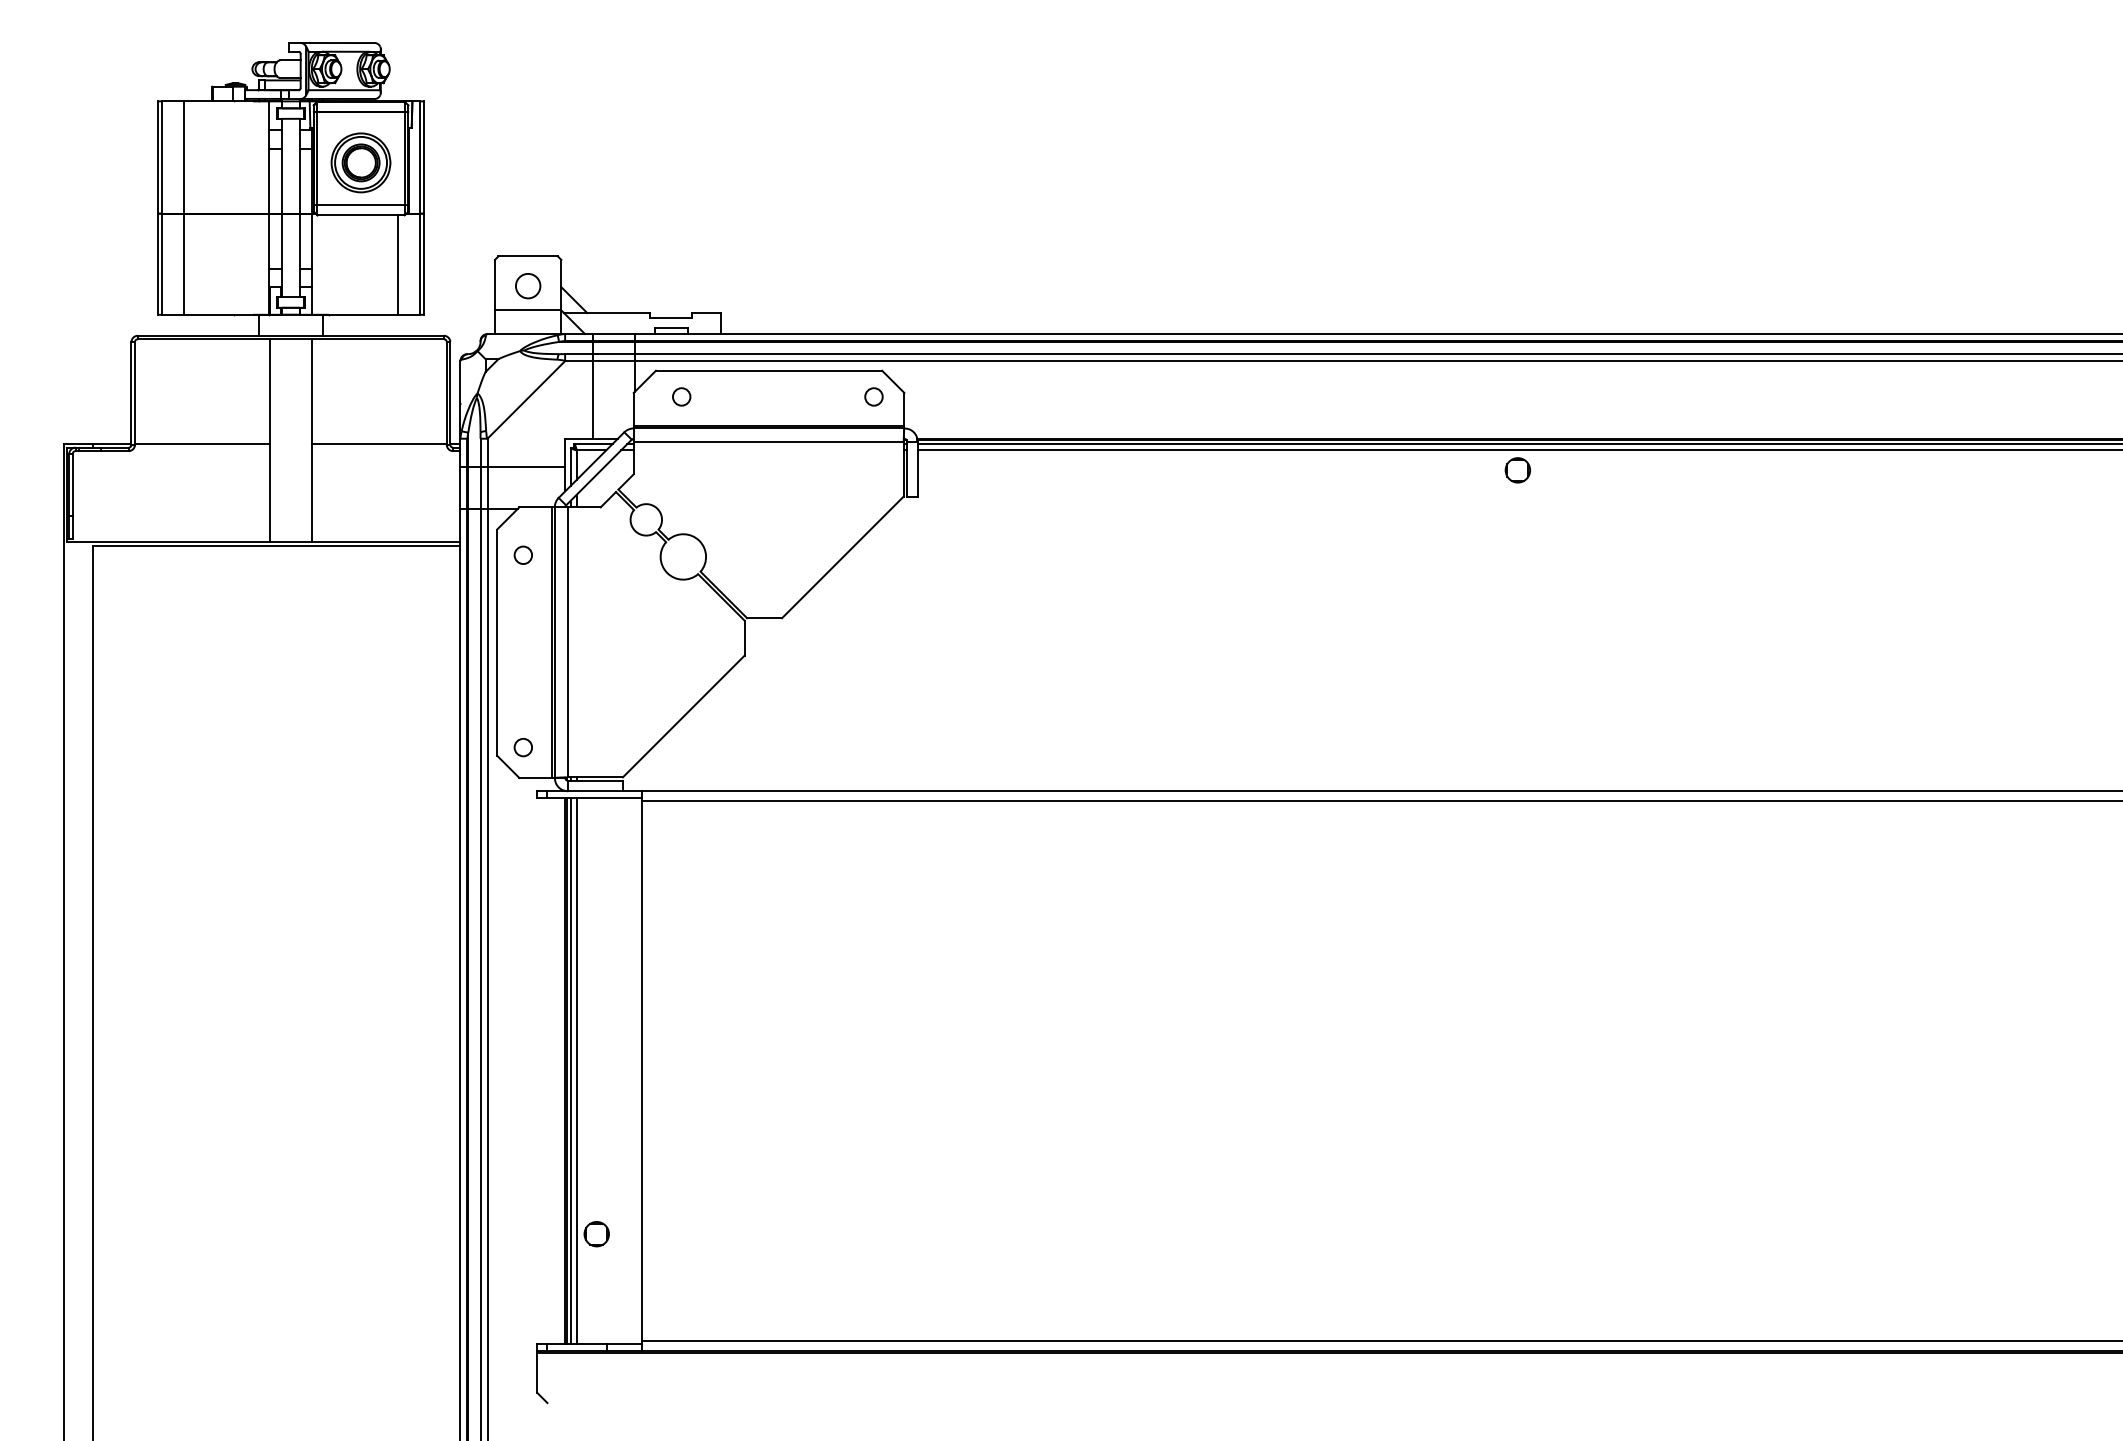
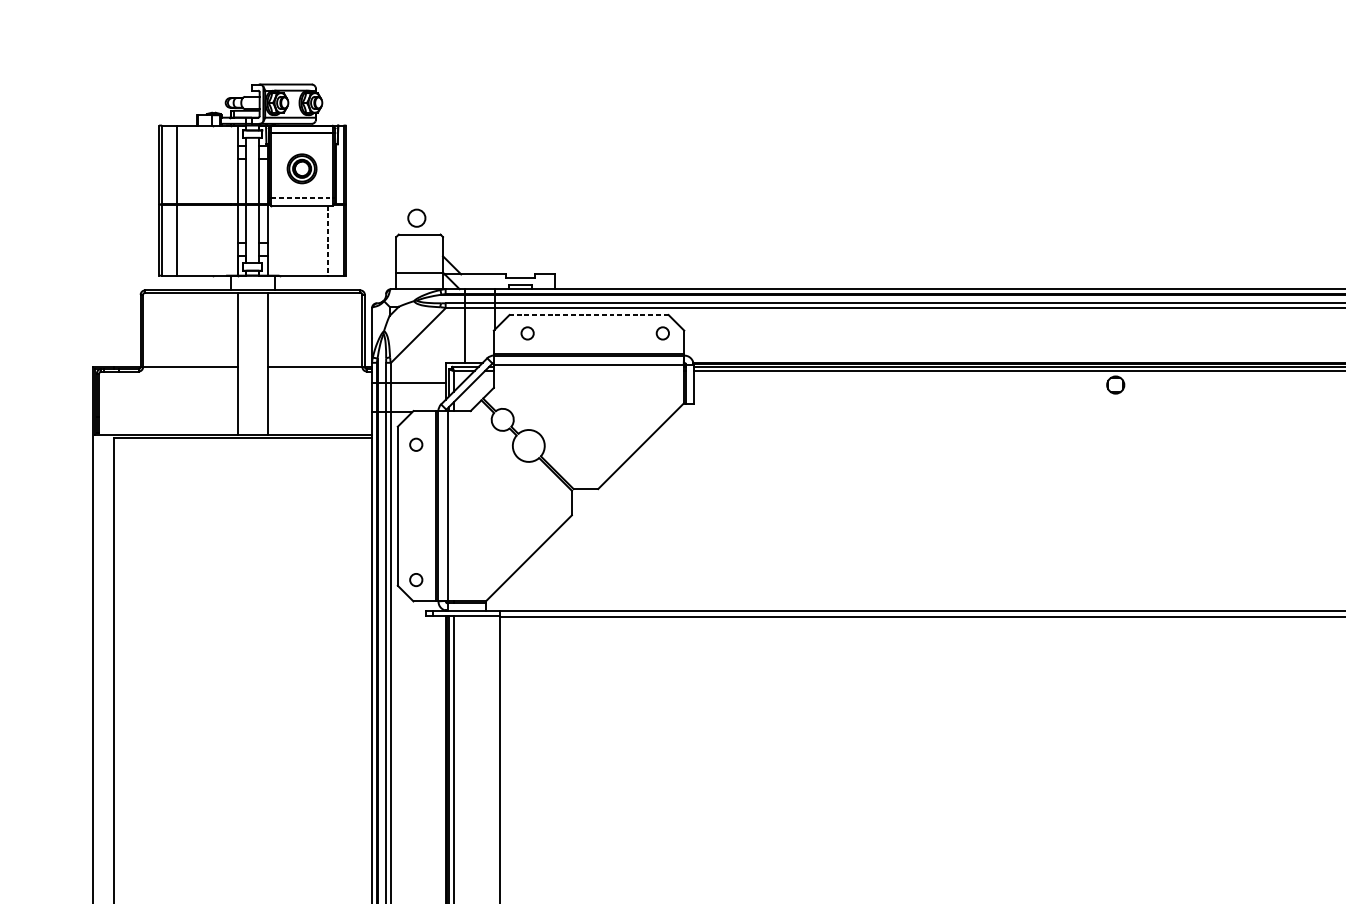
part: (360, 162) -> (301, 168), size x0.7
line: (361, 204) -> (302, 198), solid -> dashed
line: (398, 265) -> (328, 240), solid -> dashed
circle: (528, 286) -> (417, 218), moved
line: (768, 370) -> (588, 314), solid -> dashed

